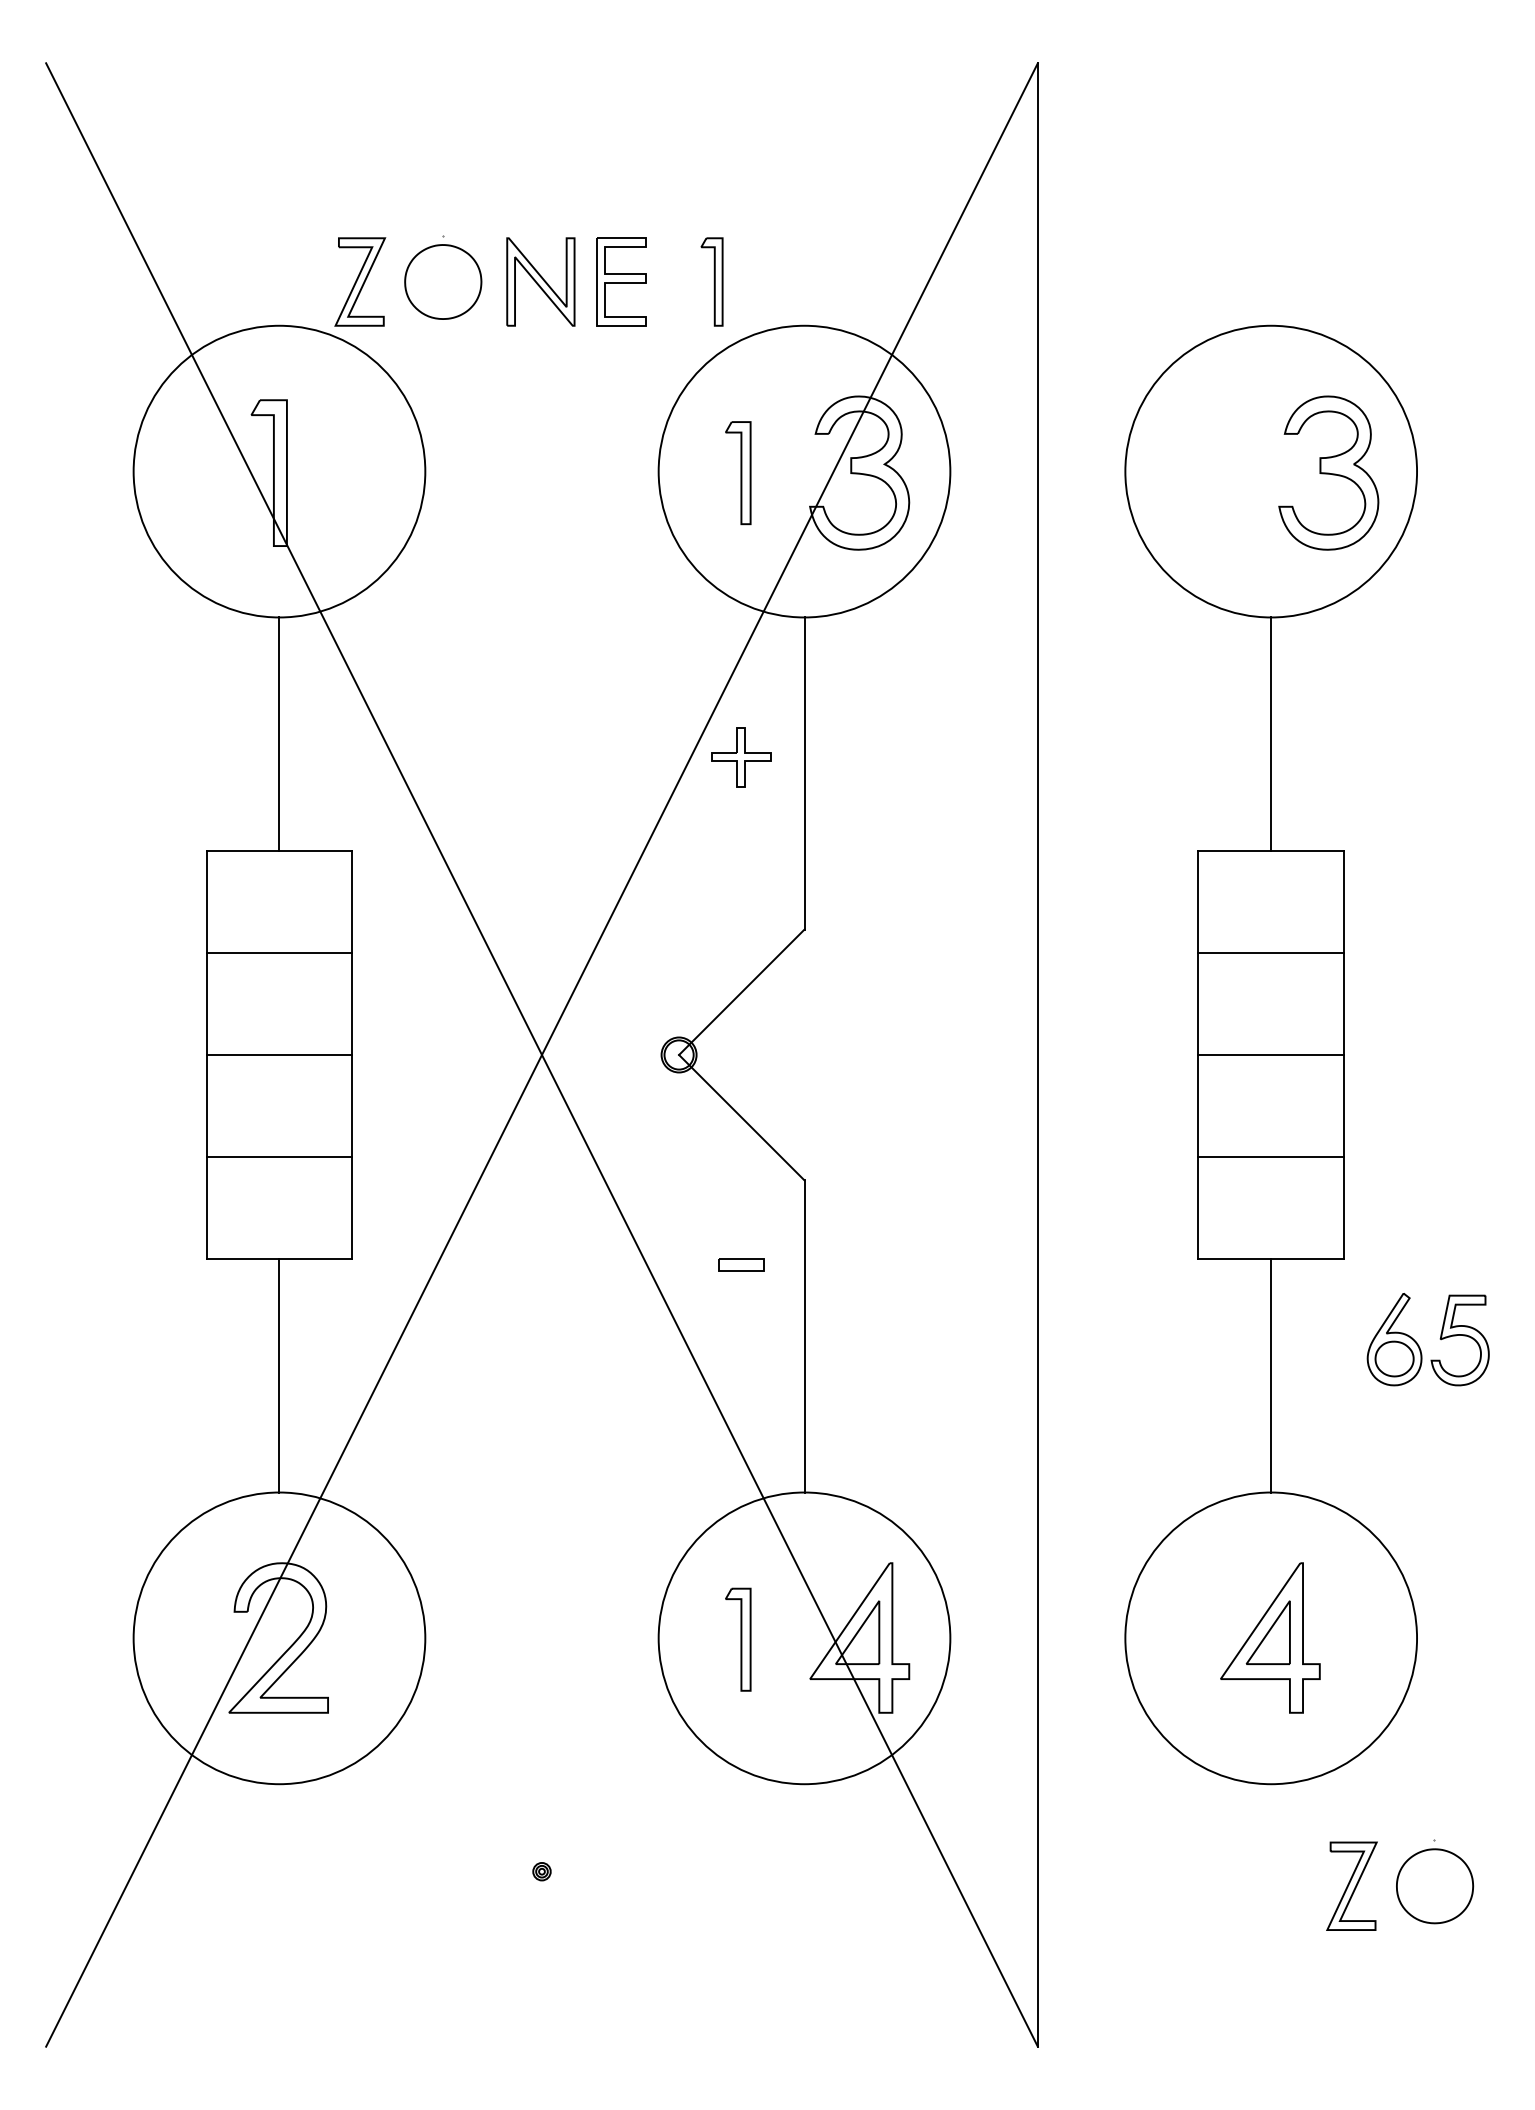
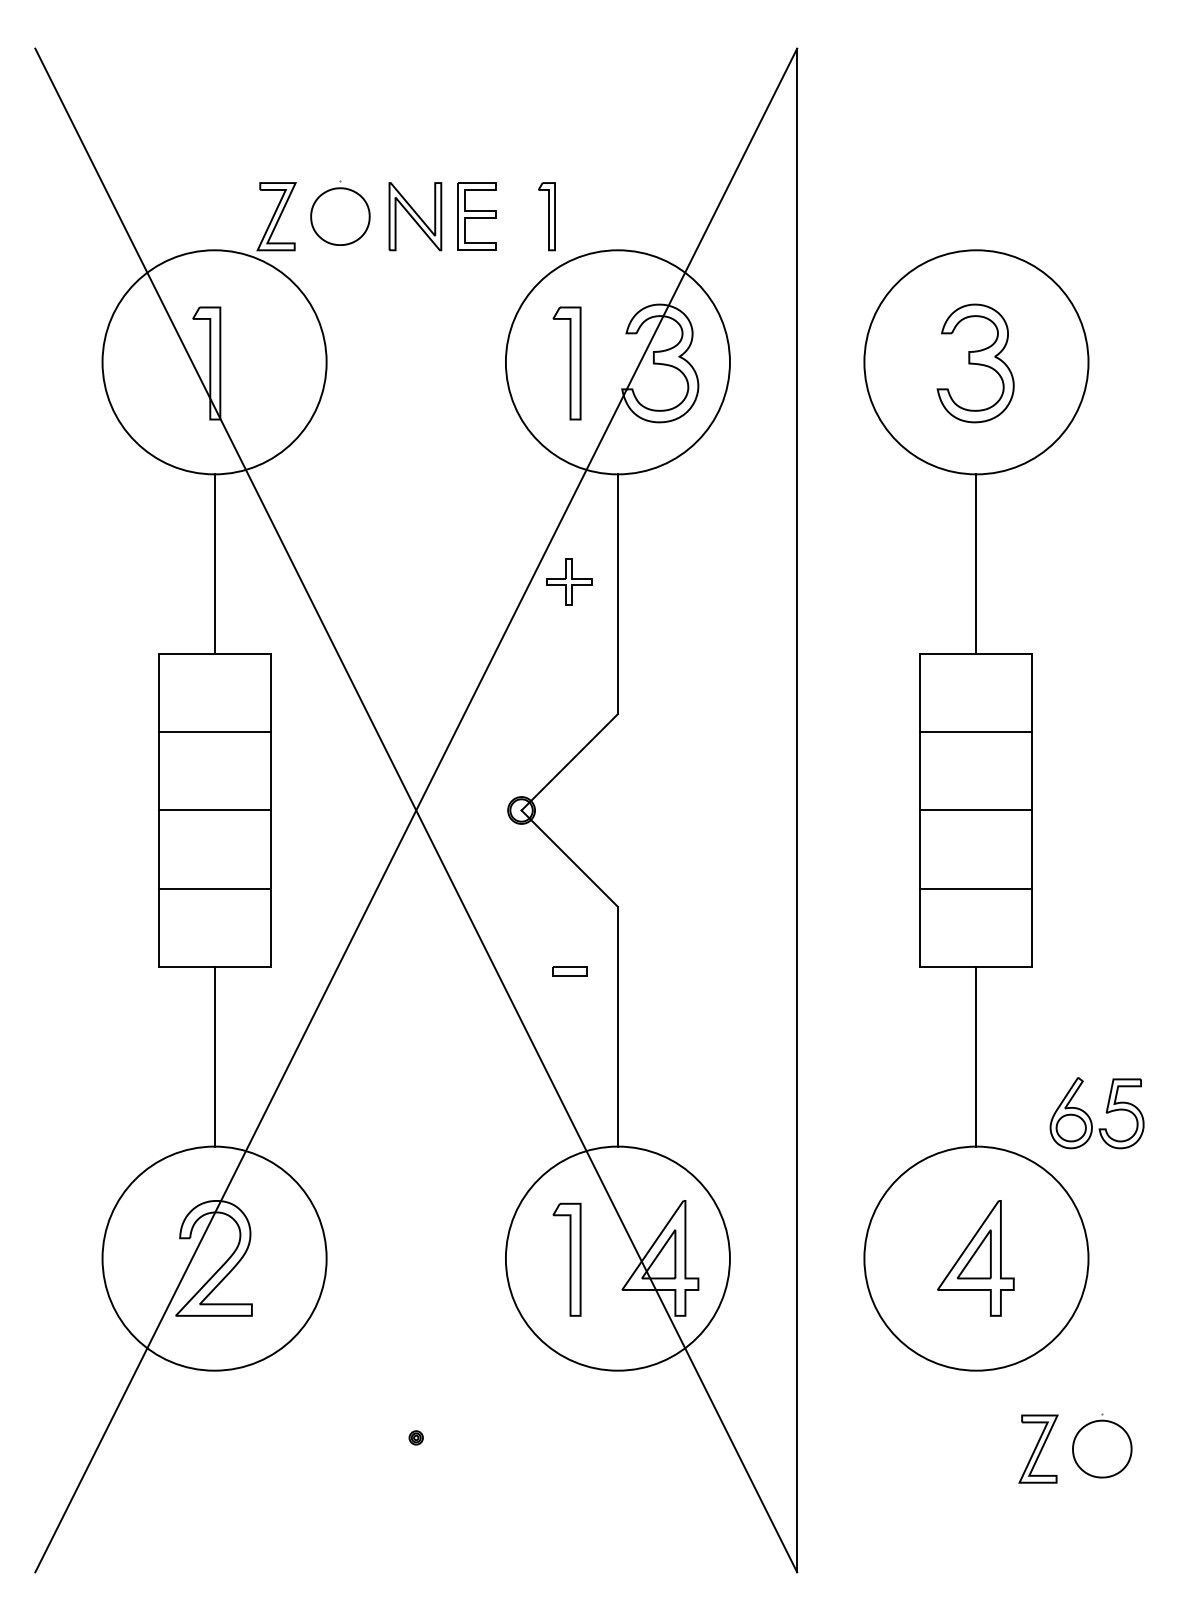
part: (737, 473) -> (566, 363), size x1.43
part: (1328, 473) -> (975, 363), moved
part: (1419, 1345) -> (1090, 1117), moved
part: (737, 1639) -> (566, 1259), size x1.43

